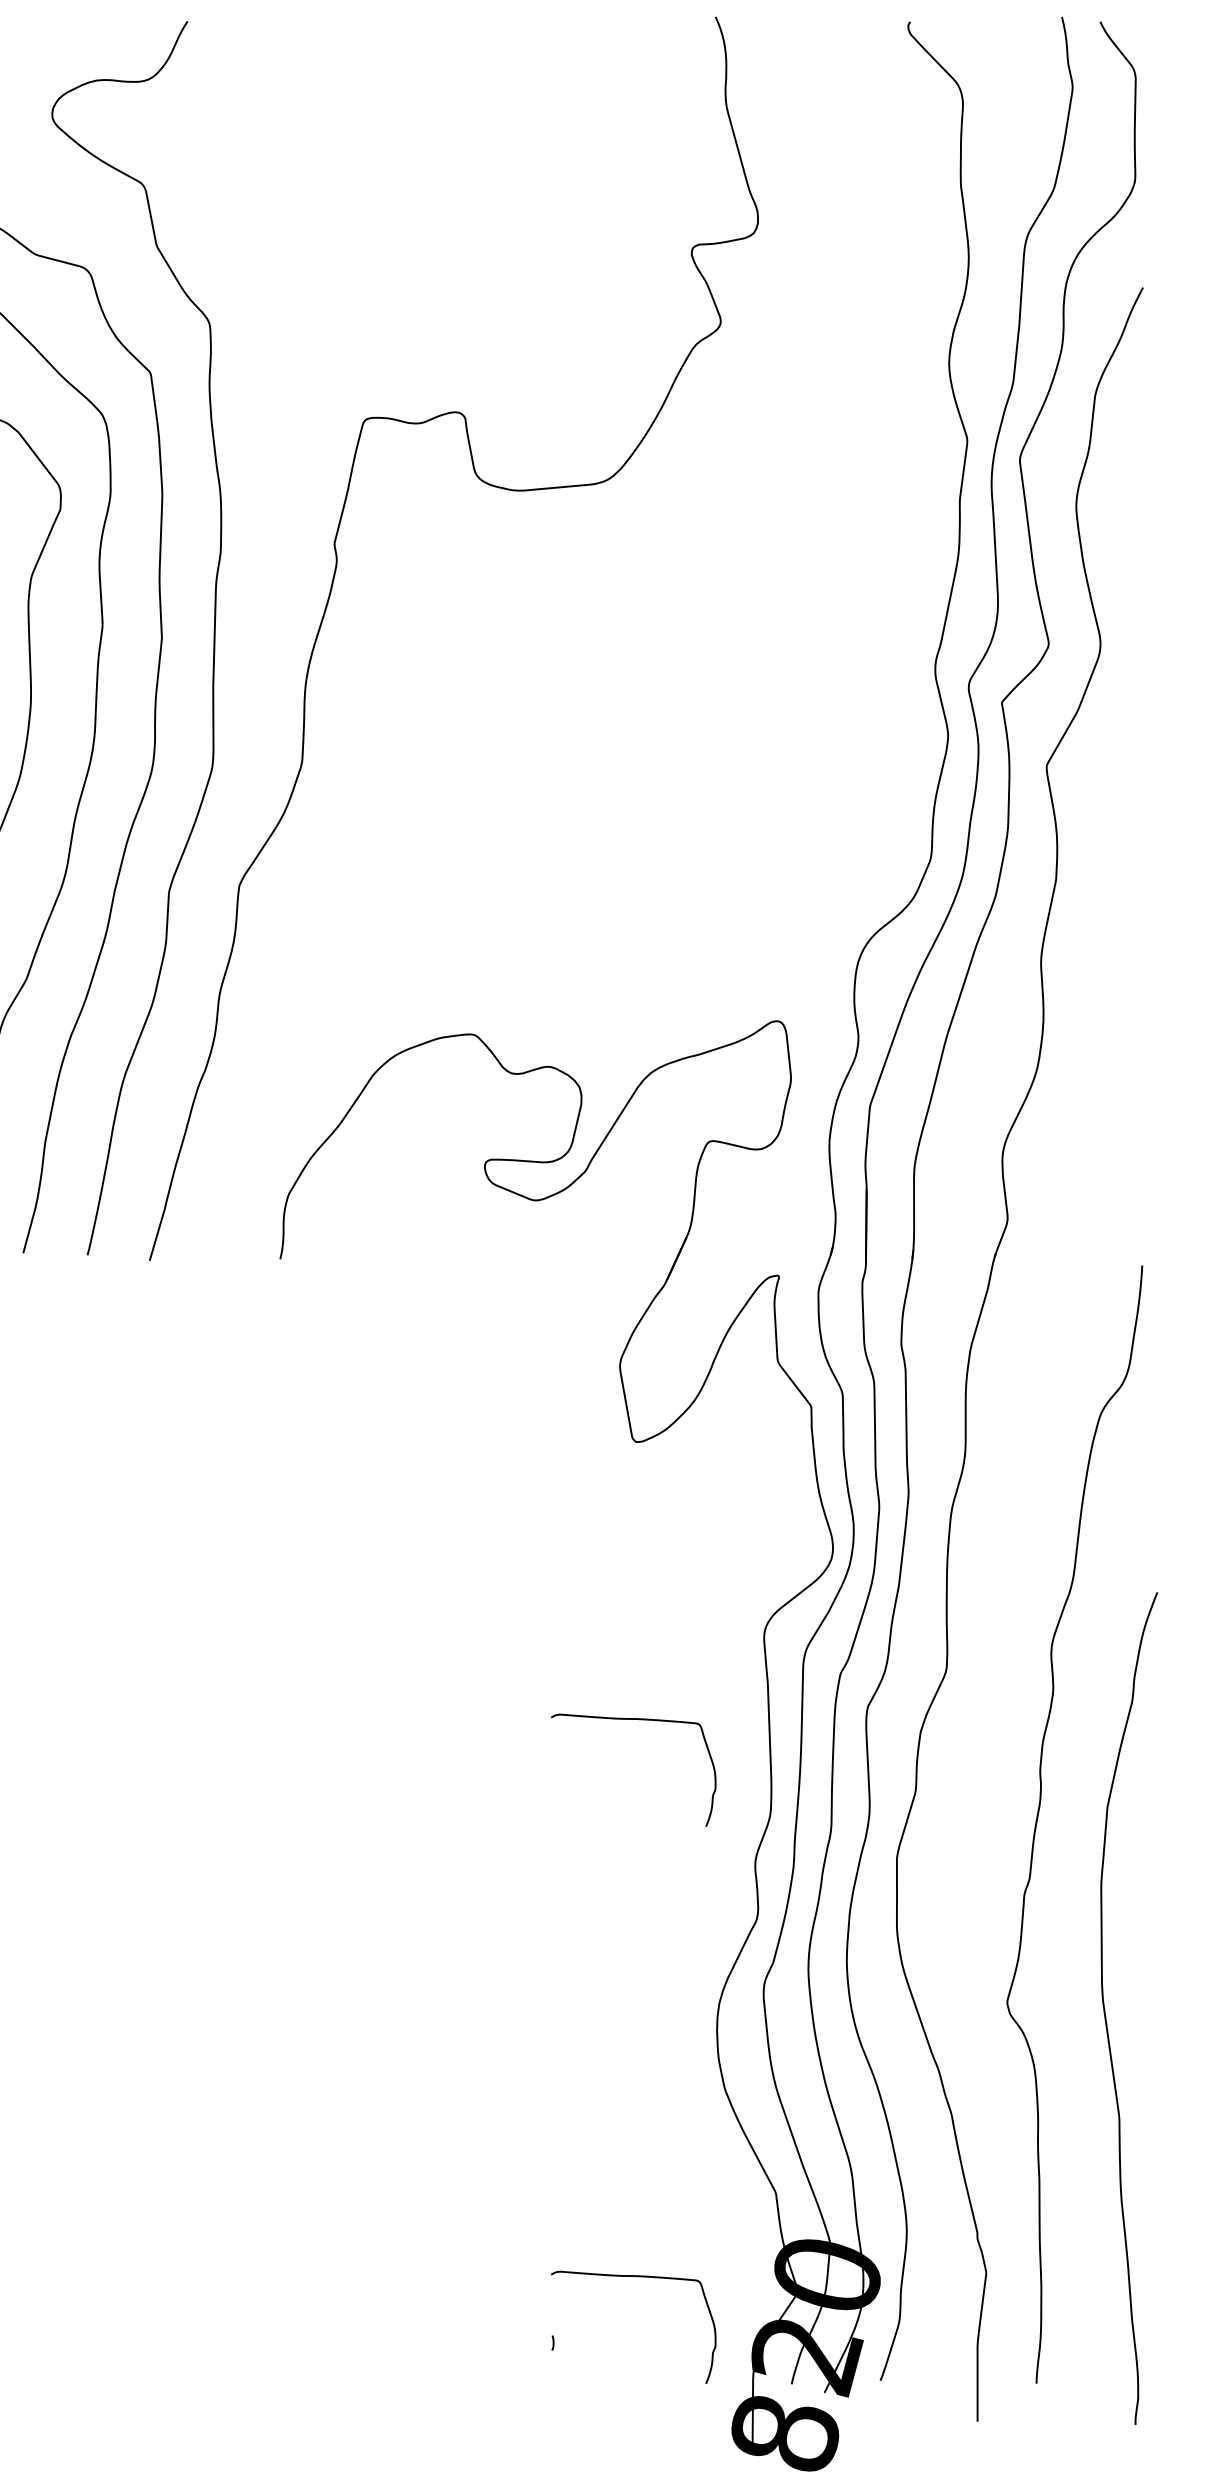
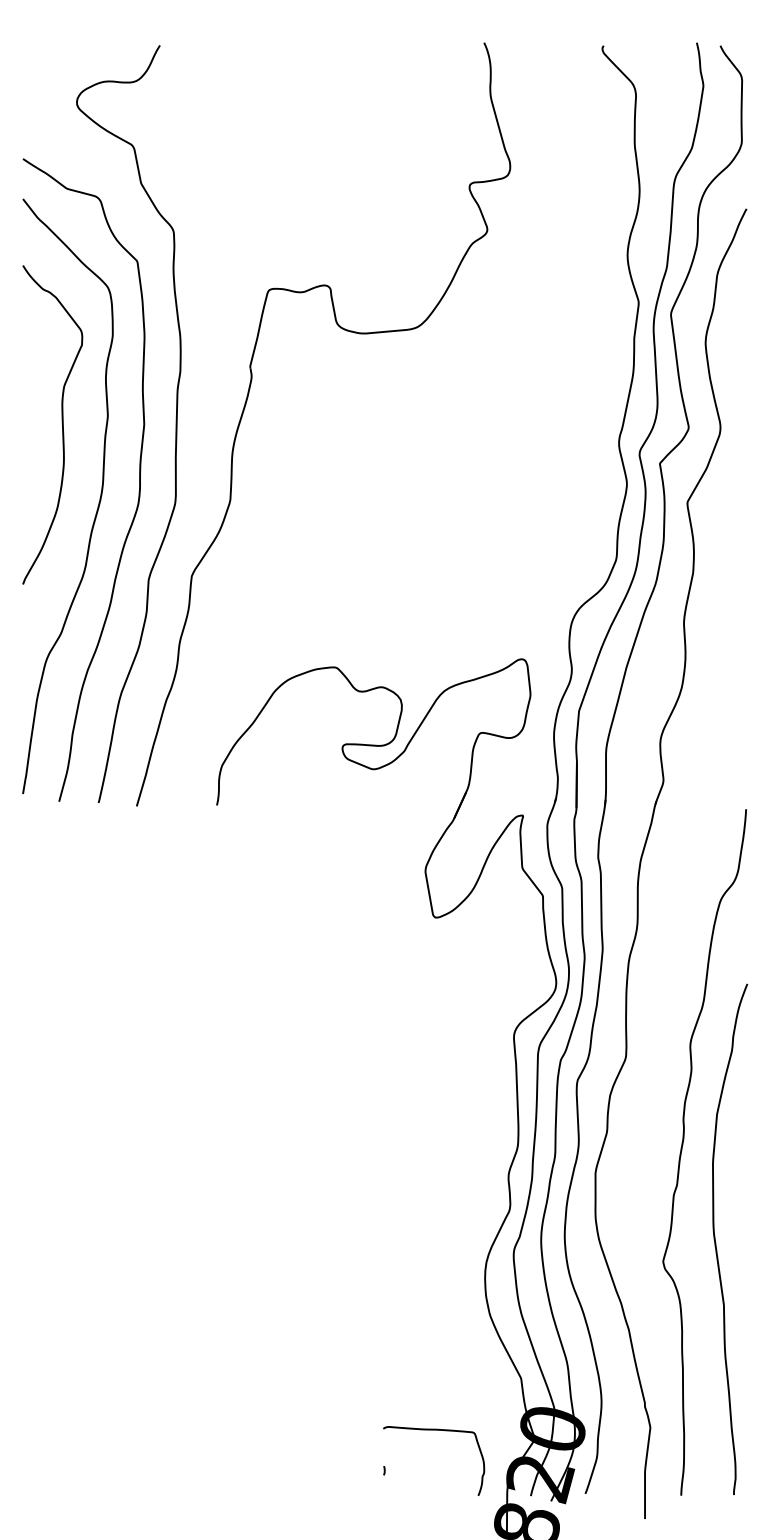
curve: (634, 1720) -> (434, 1088), removed
curve: (1107, 2013) -> (716, 1242), moved

